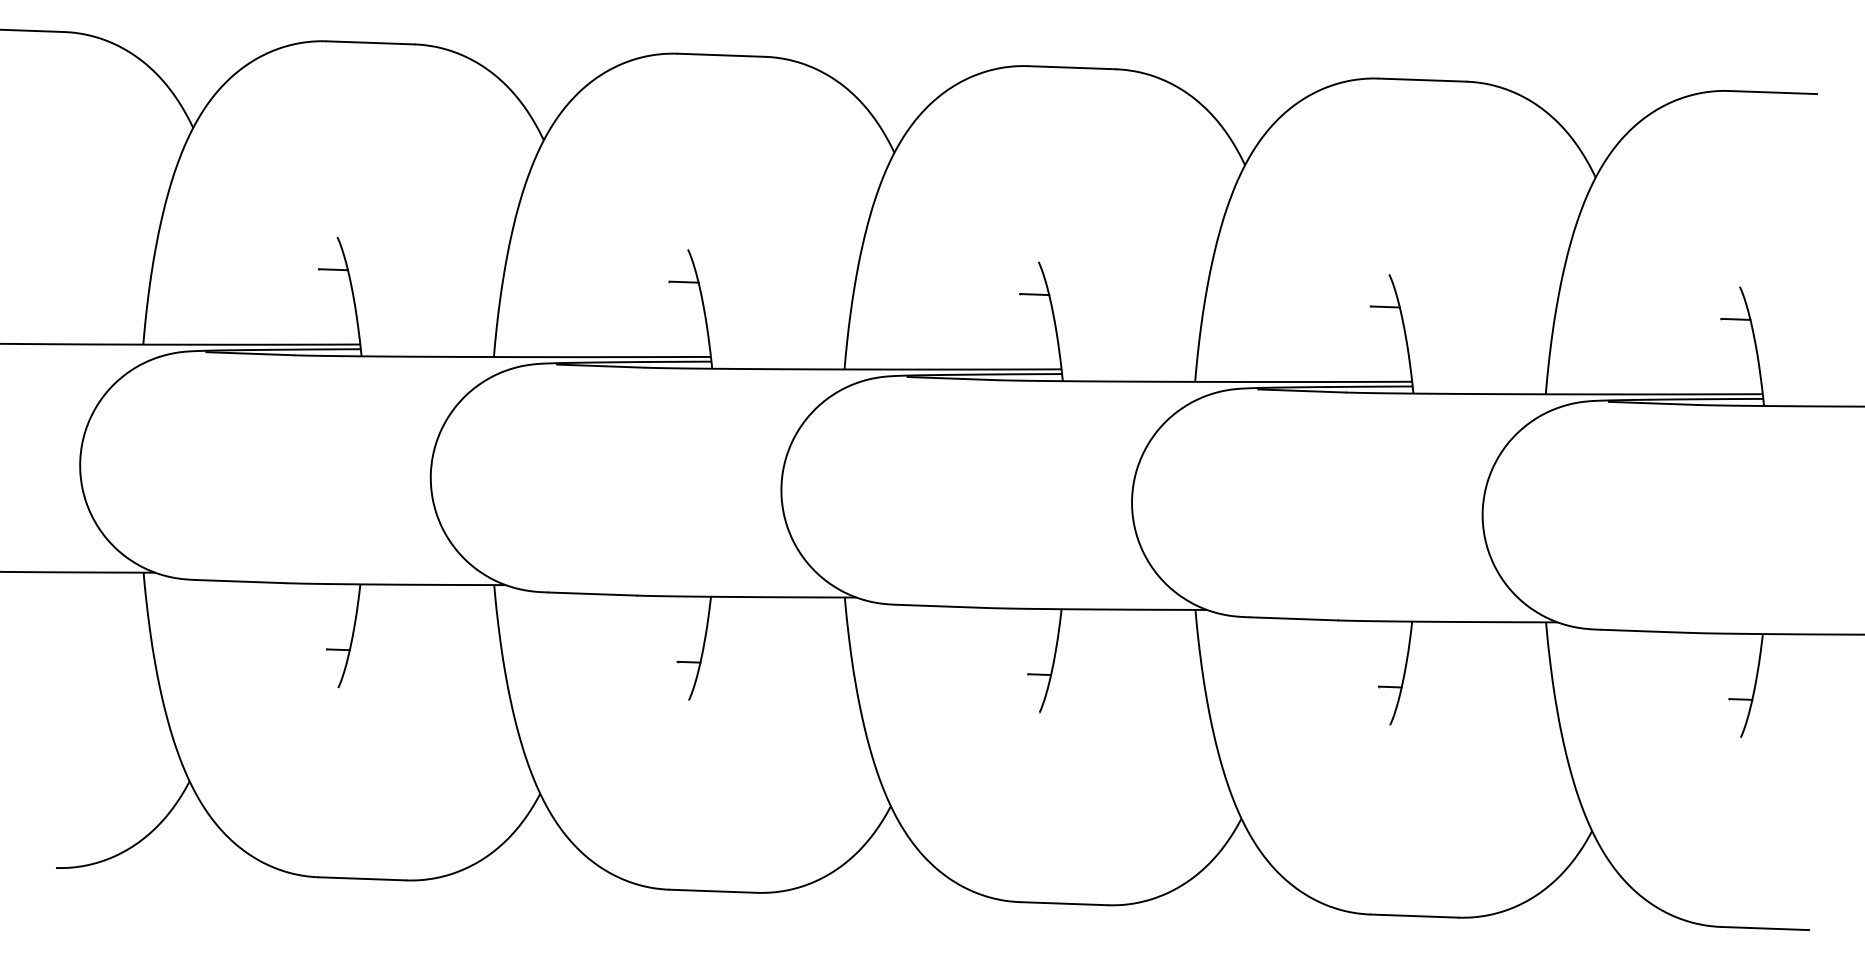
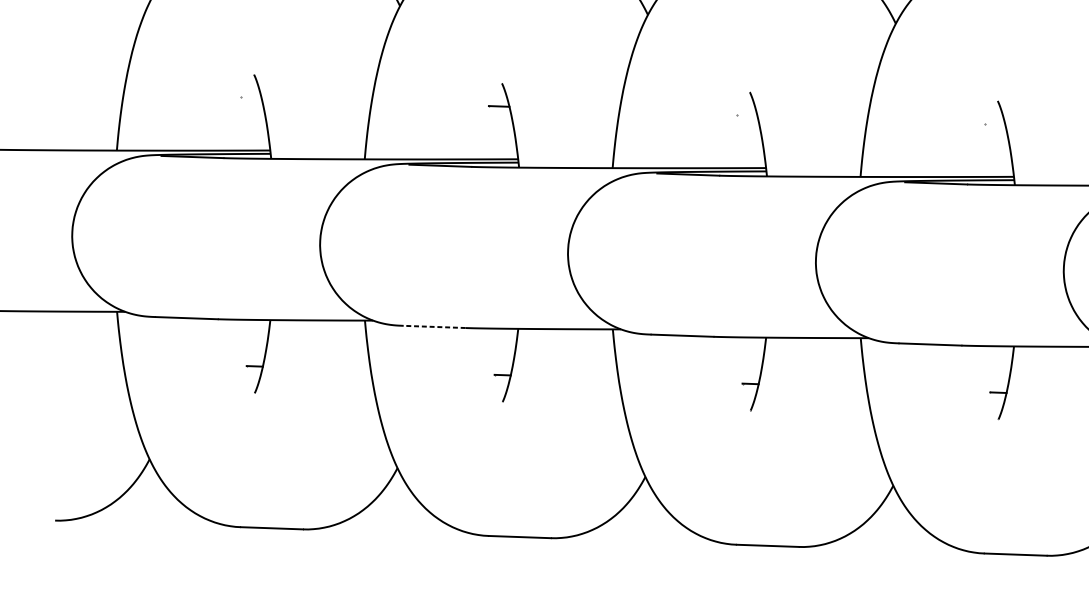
line: (332, 269) -> (250, 97), removed
line: (1034, 294) -> (746, 115), removed
line: (1384, 306) -> (994, 123), removed
line: (592, 594) -> (434, 327), solid -> dashed

